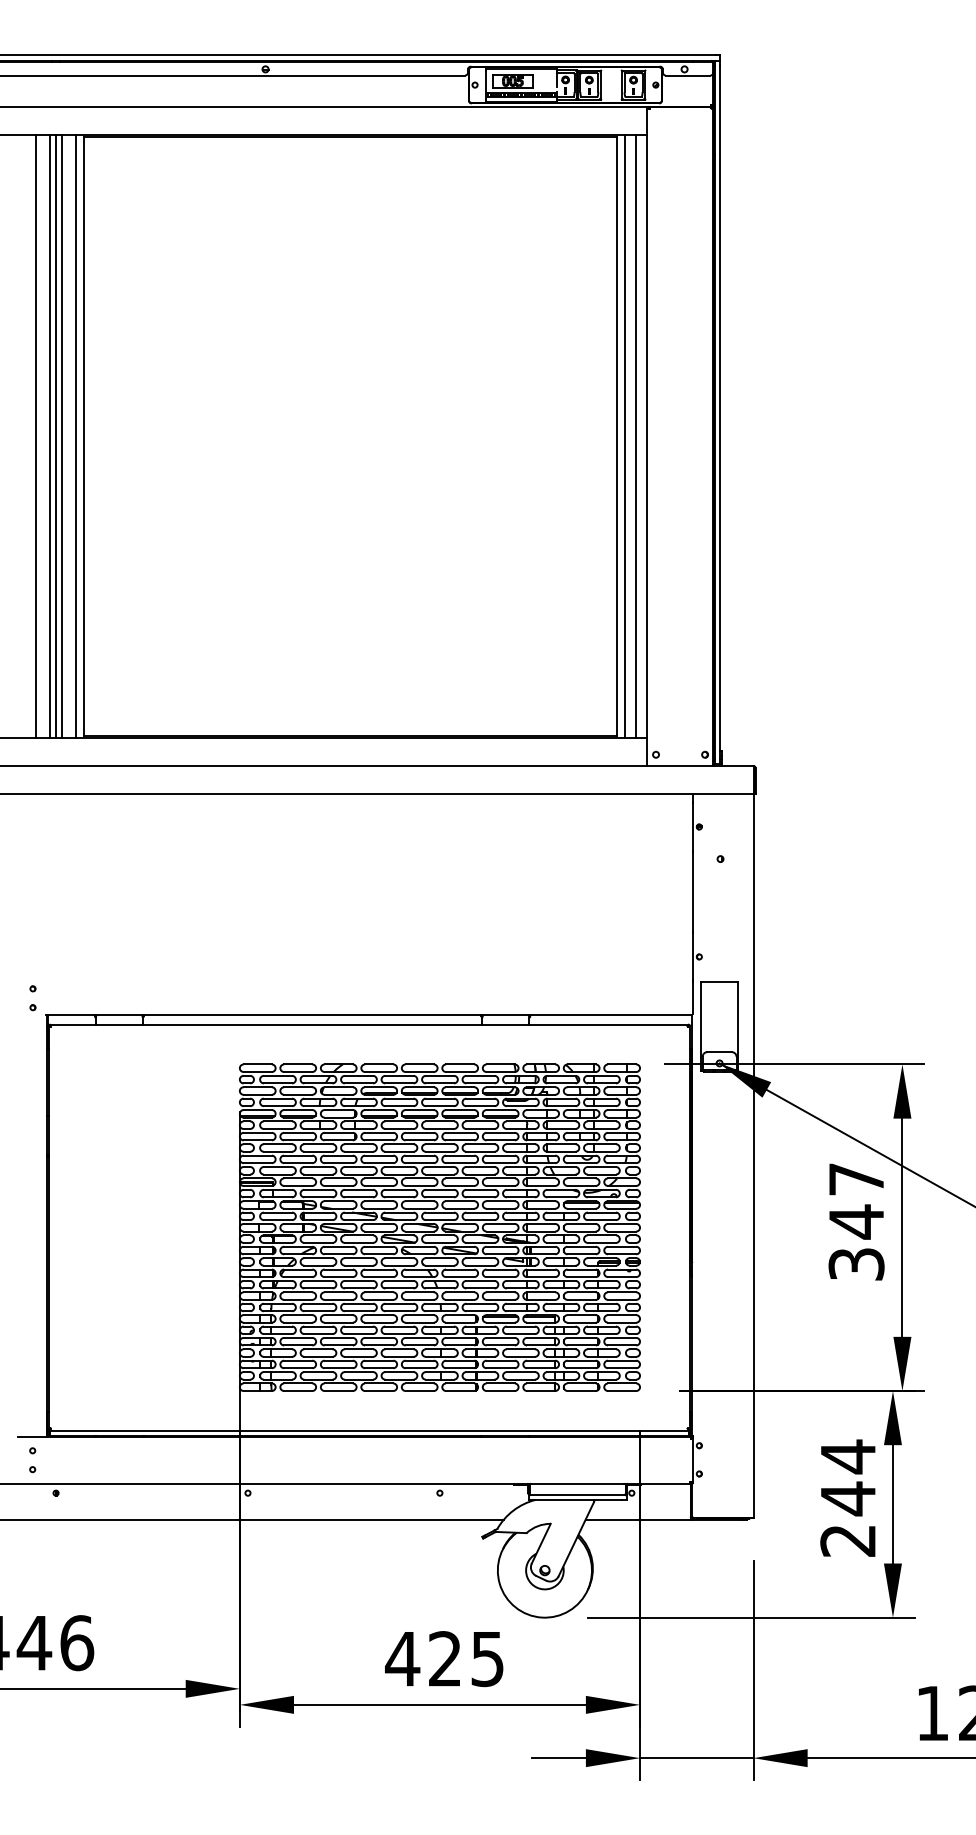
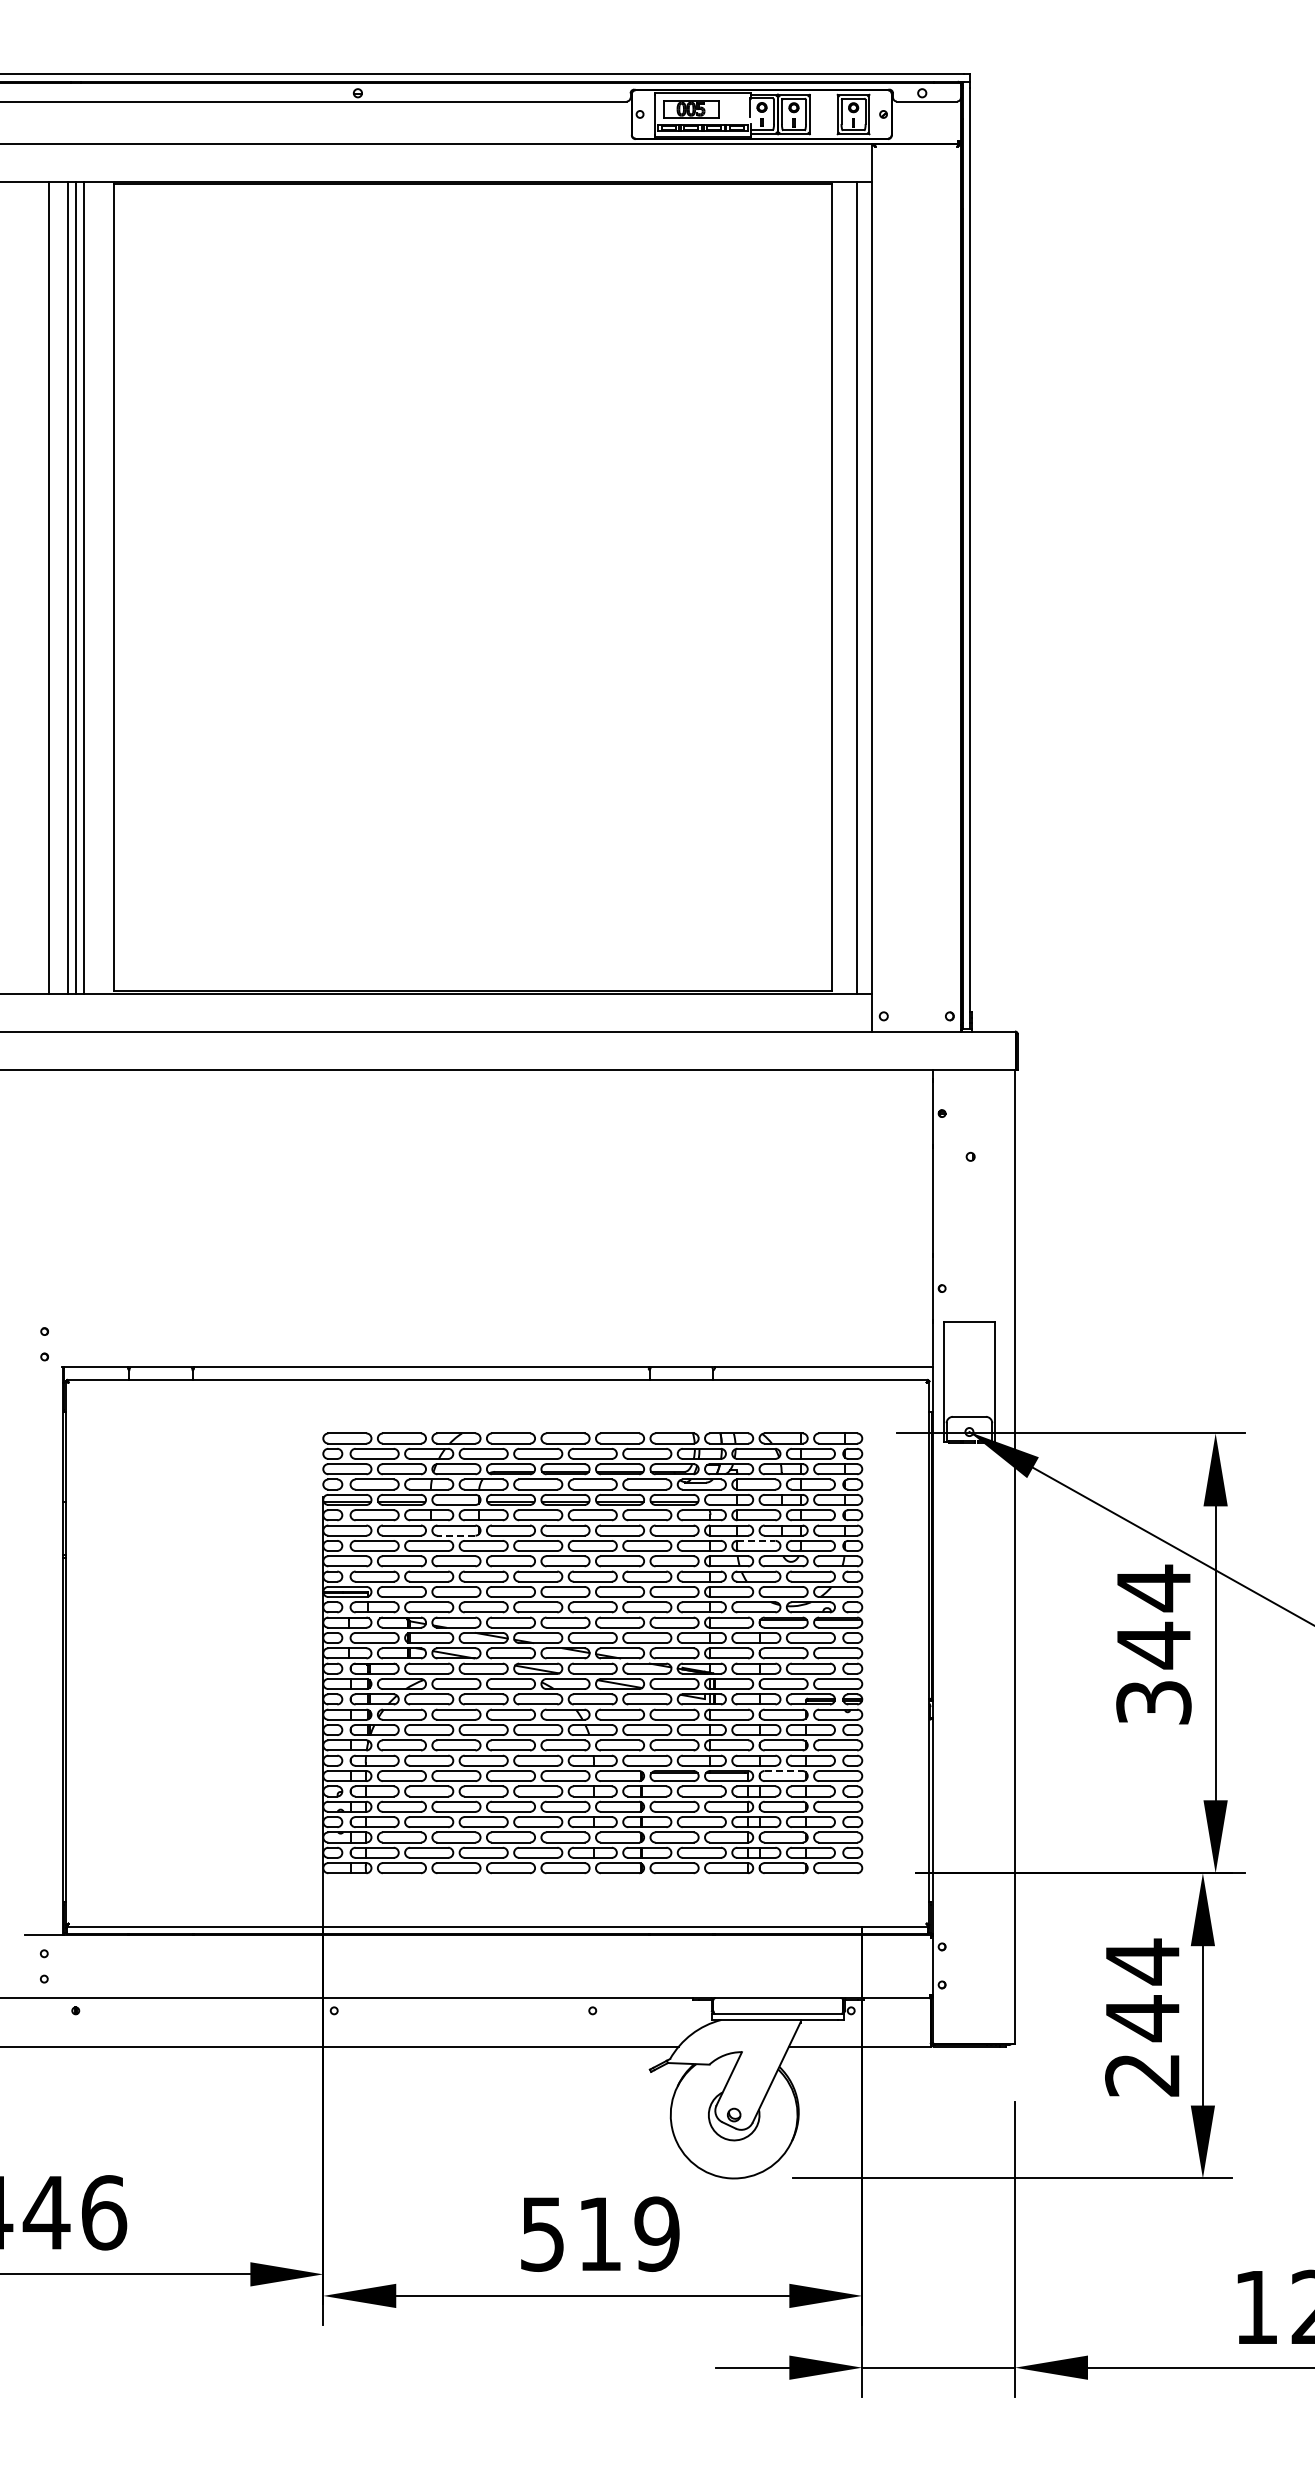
line: (76, 436) -> (103, 587), removed
line: (625, 436) -> (842, 587), removed
line: (338, 1140) -> (455, 1535), solid -> dashed
line: (561, 1143) -> (756, 1540), solid -> dashed
text: (856, 1179) -> (1153, 1588), 347 -> 344
line: (582, 1315) -> (784, 1771), solid -> dashed
text: (444, 1658) -> (598, 2233), 425 -> 519

